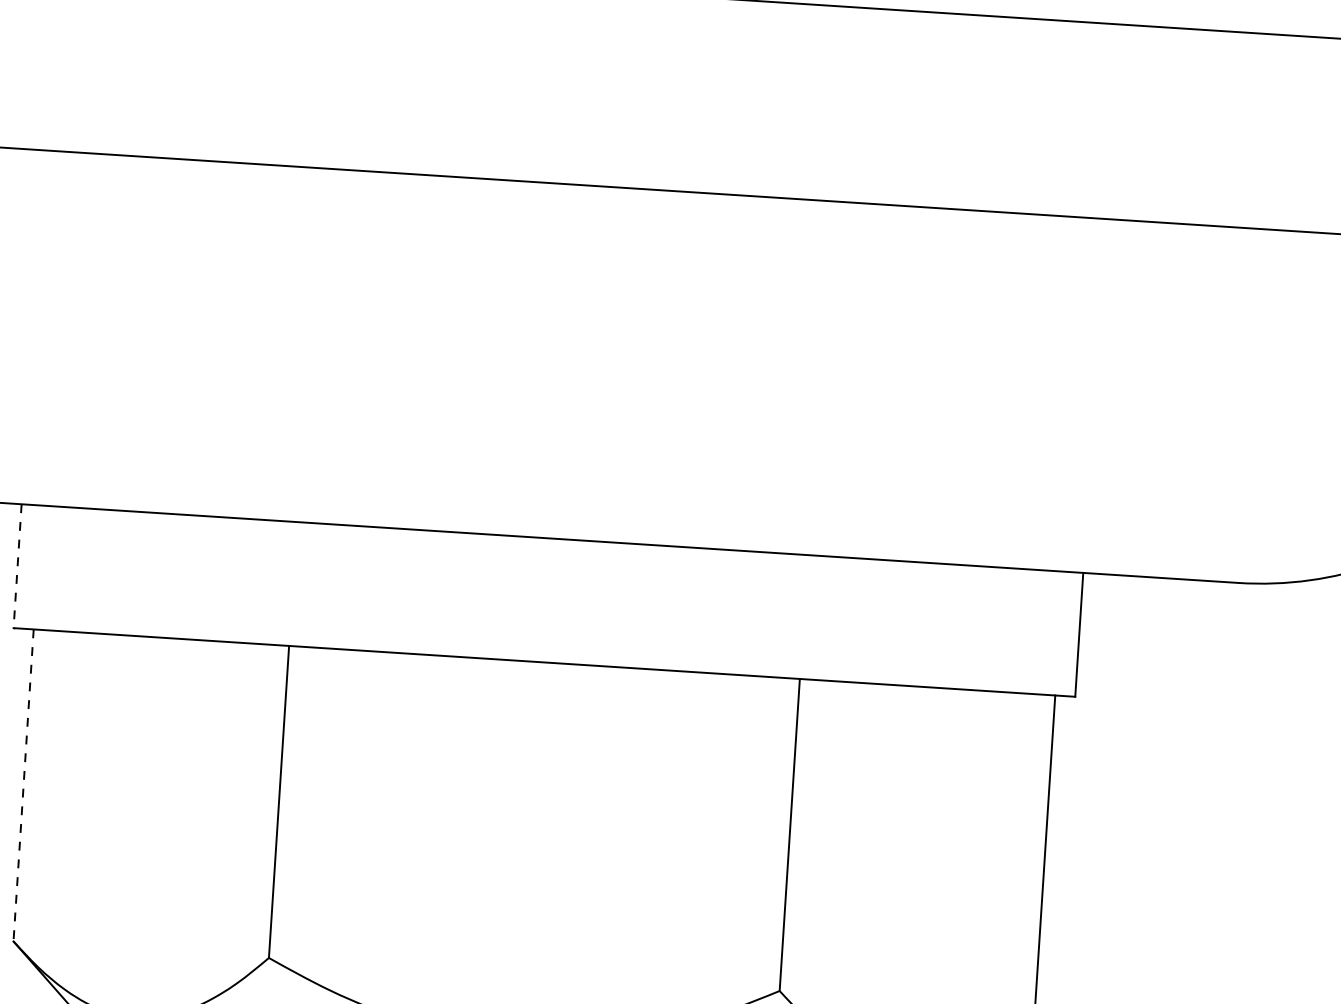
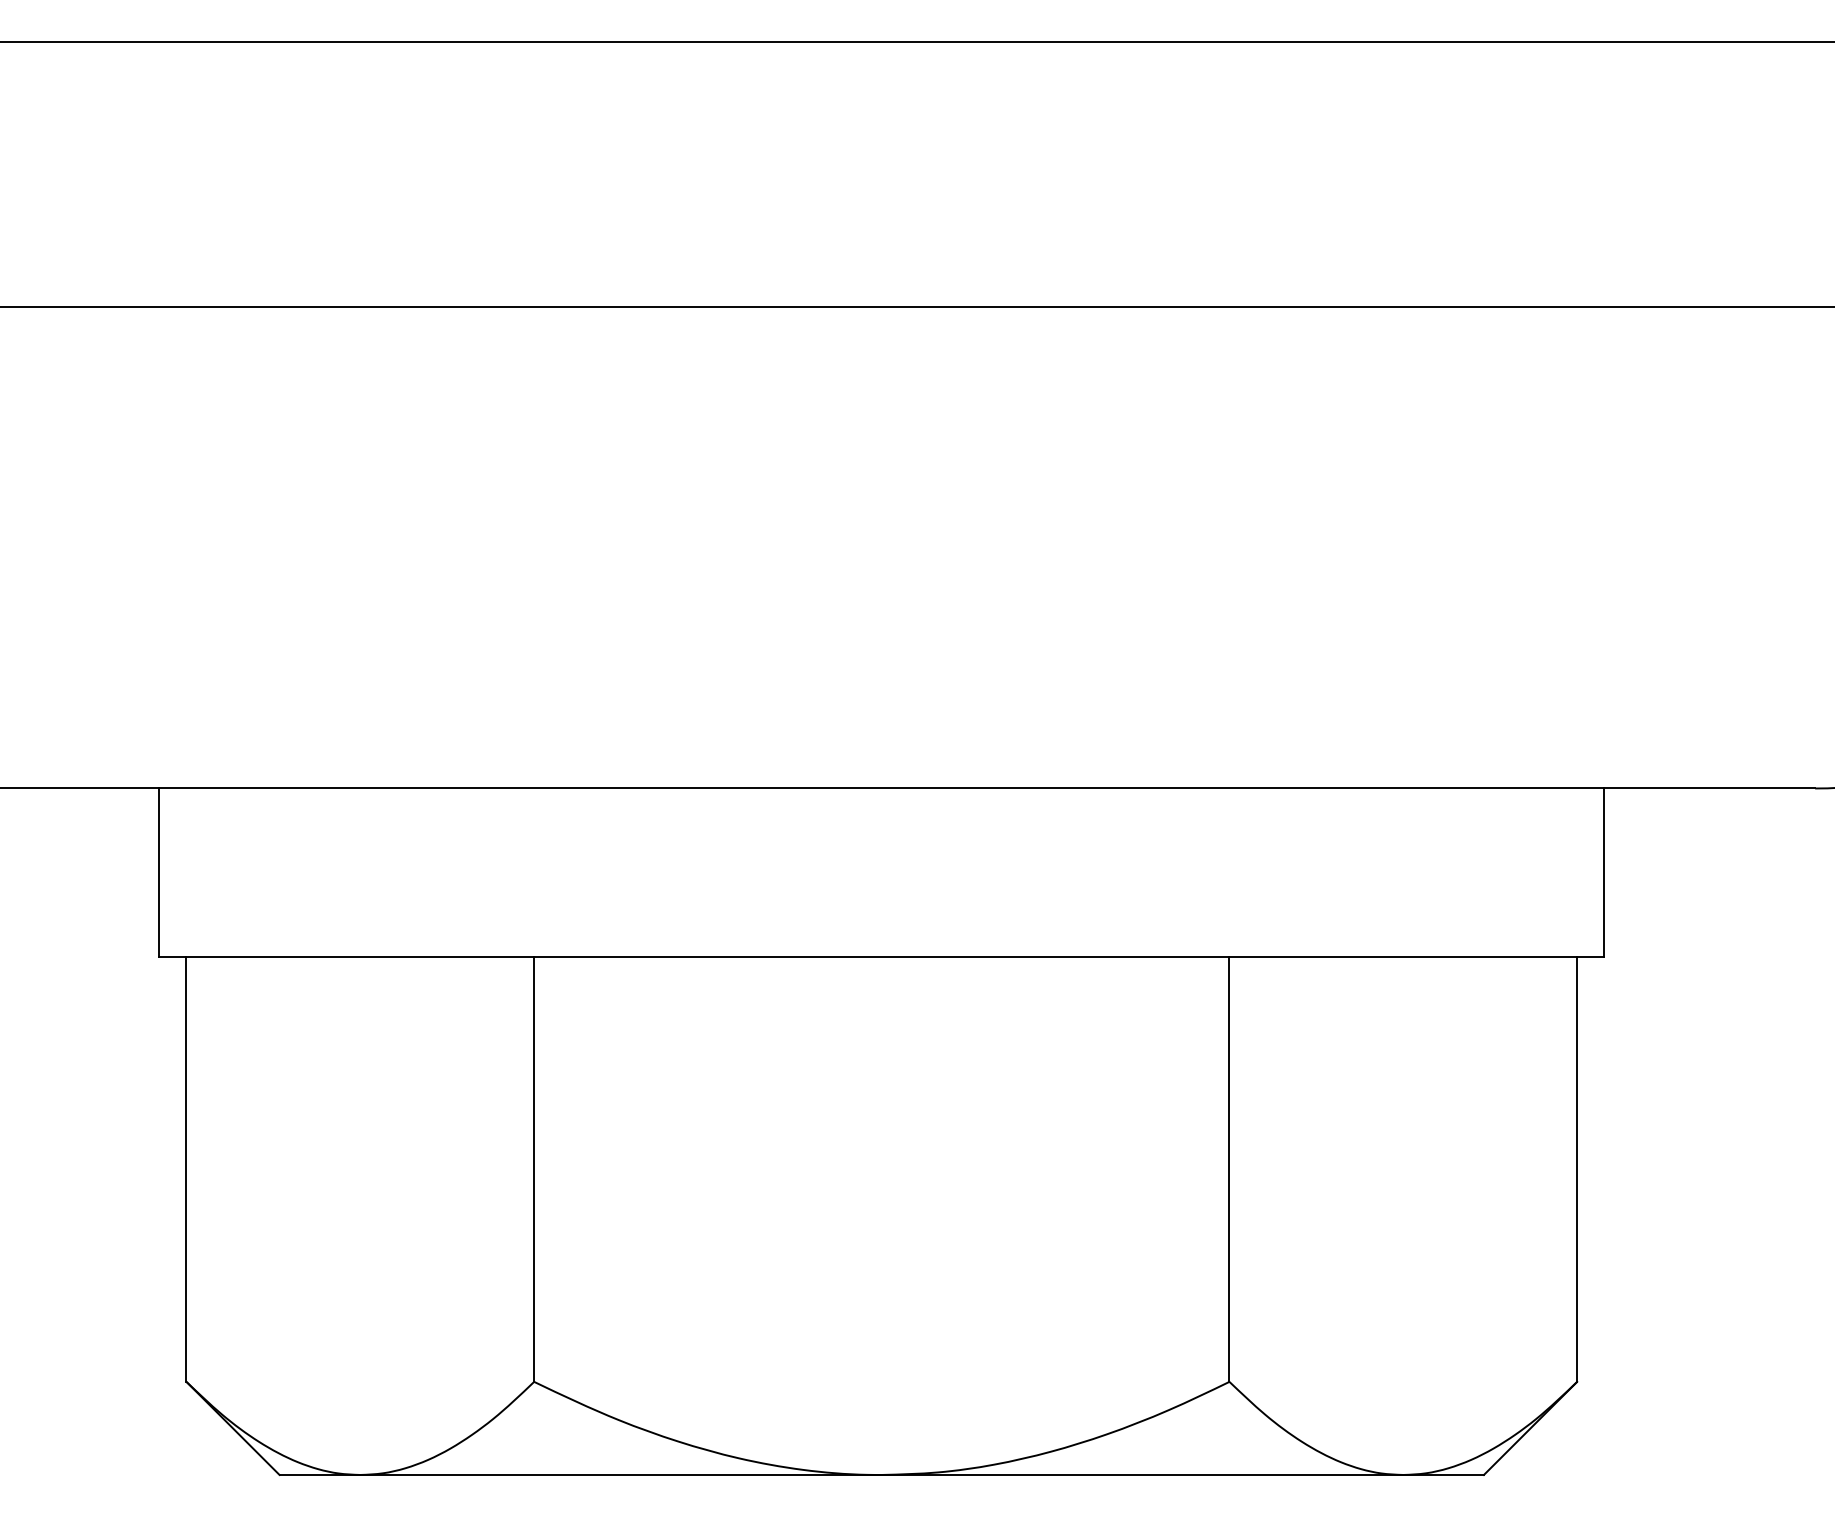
line: (17, 566) -> (159, 873), dashed -> solid
line: (23, 785) -> (186, 1169), dashed -> solid

